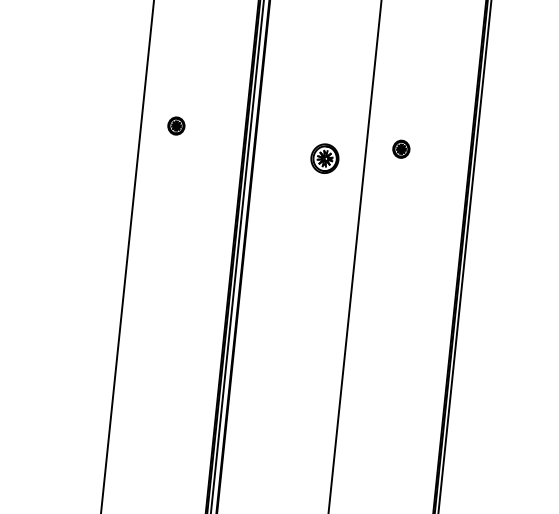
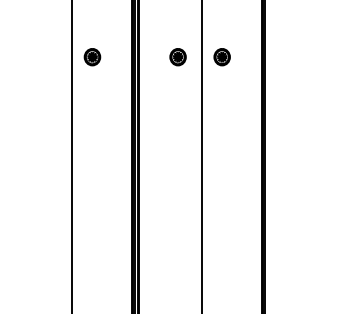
part: (176, 126) -> (92, 57), size x1.67
part: (400, 149) -> (221, 57), size x1.67
part: (323, 159) -> (177, 57), moved

